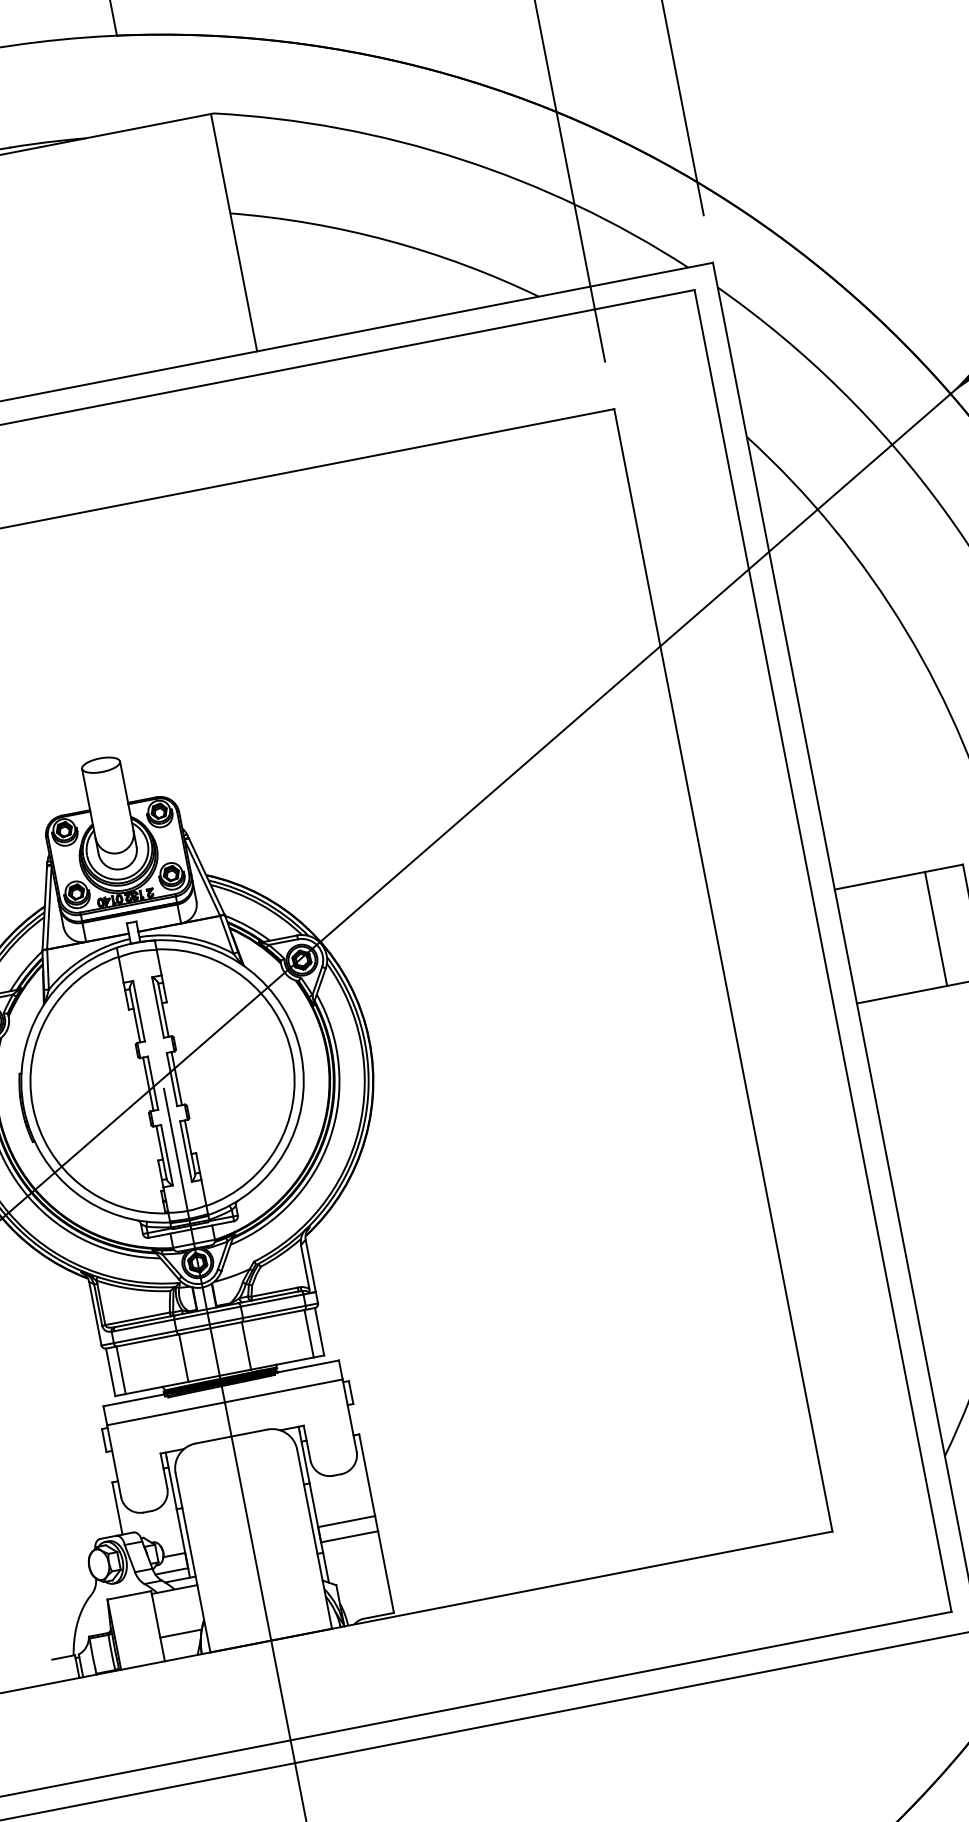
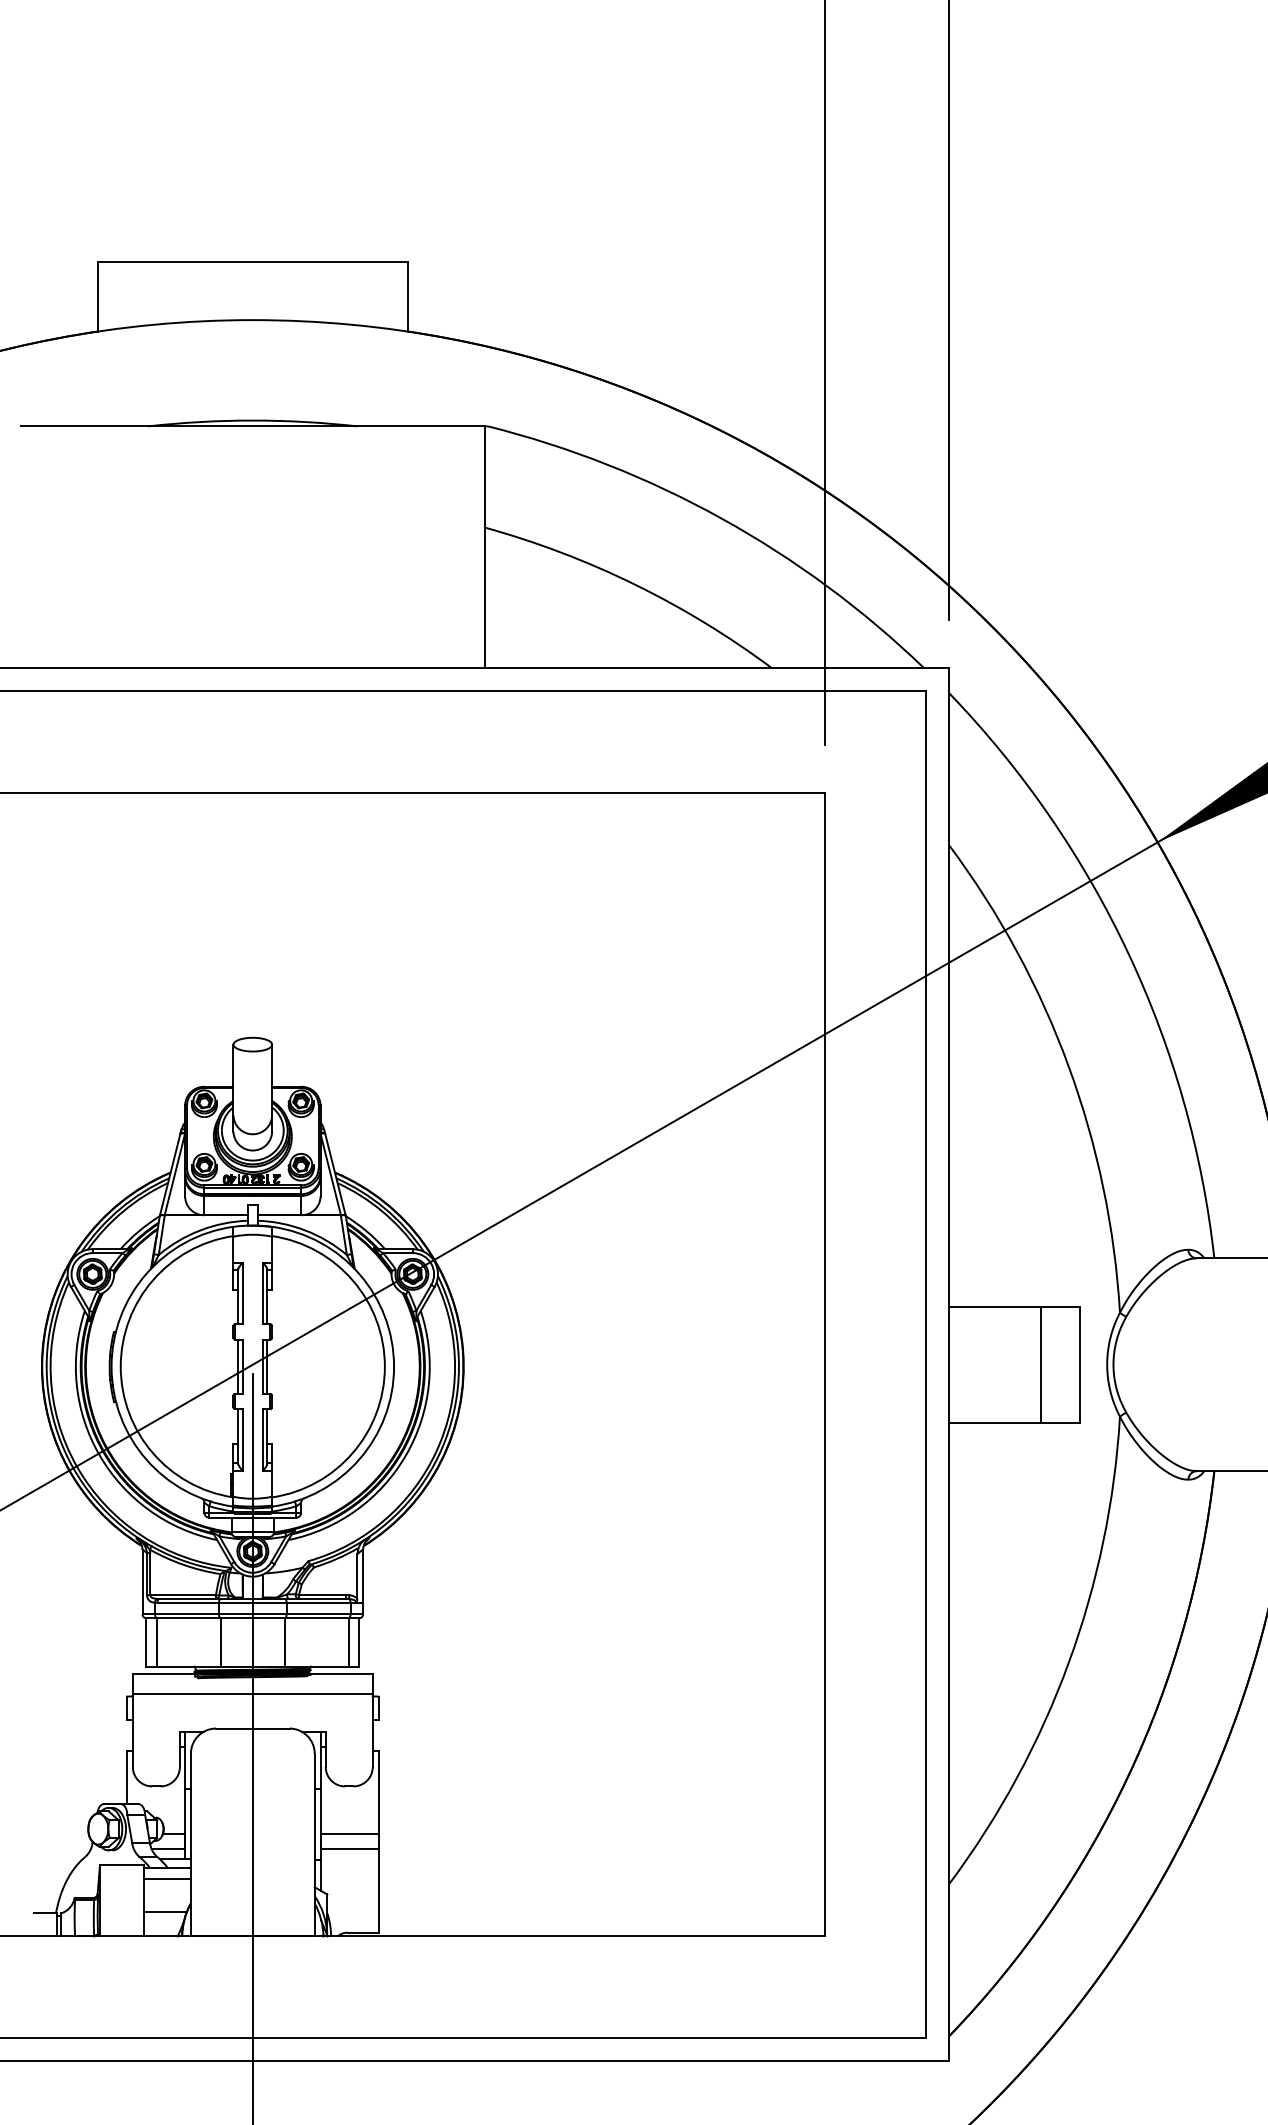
line: (176, 1601) -> (167, 1879), added

